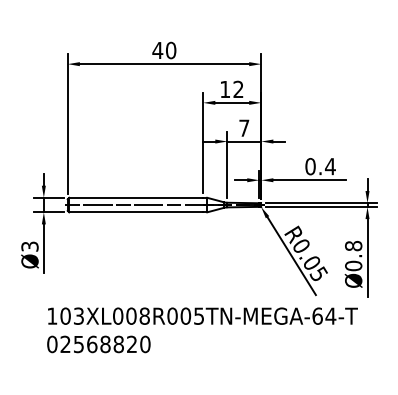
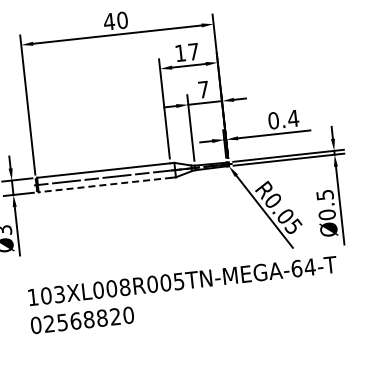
text: (238, 88) -> (193, 50), 12 -> 17
line: (135, 212) -> (104, 185), solid -> dashed
text: (353, 245) -> (324, 194), Ø0.8 -> Ø0.5

